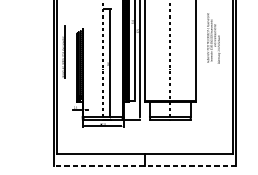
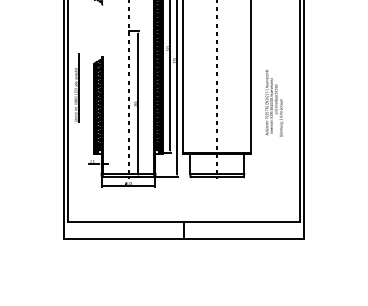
text: (213, 38) -> (274, 103), moved
line: (144, 166) -> (183, 238), dashed -> solid

